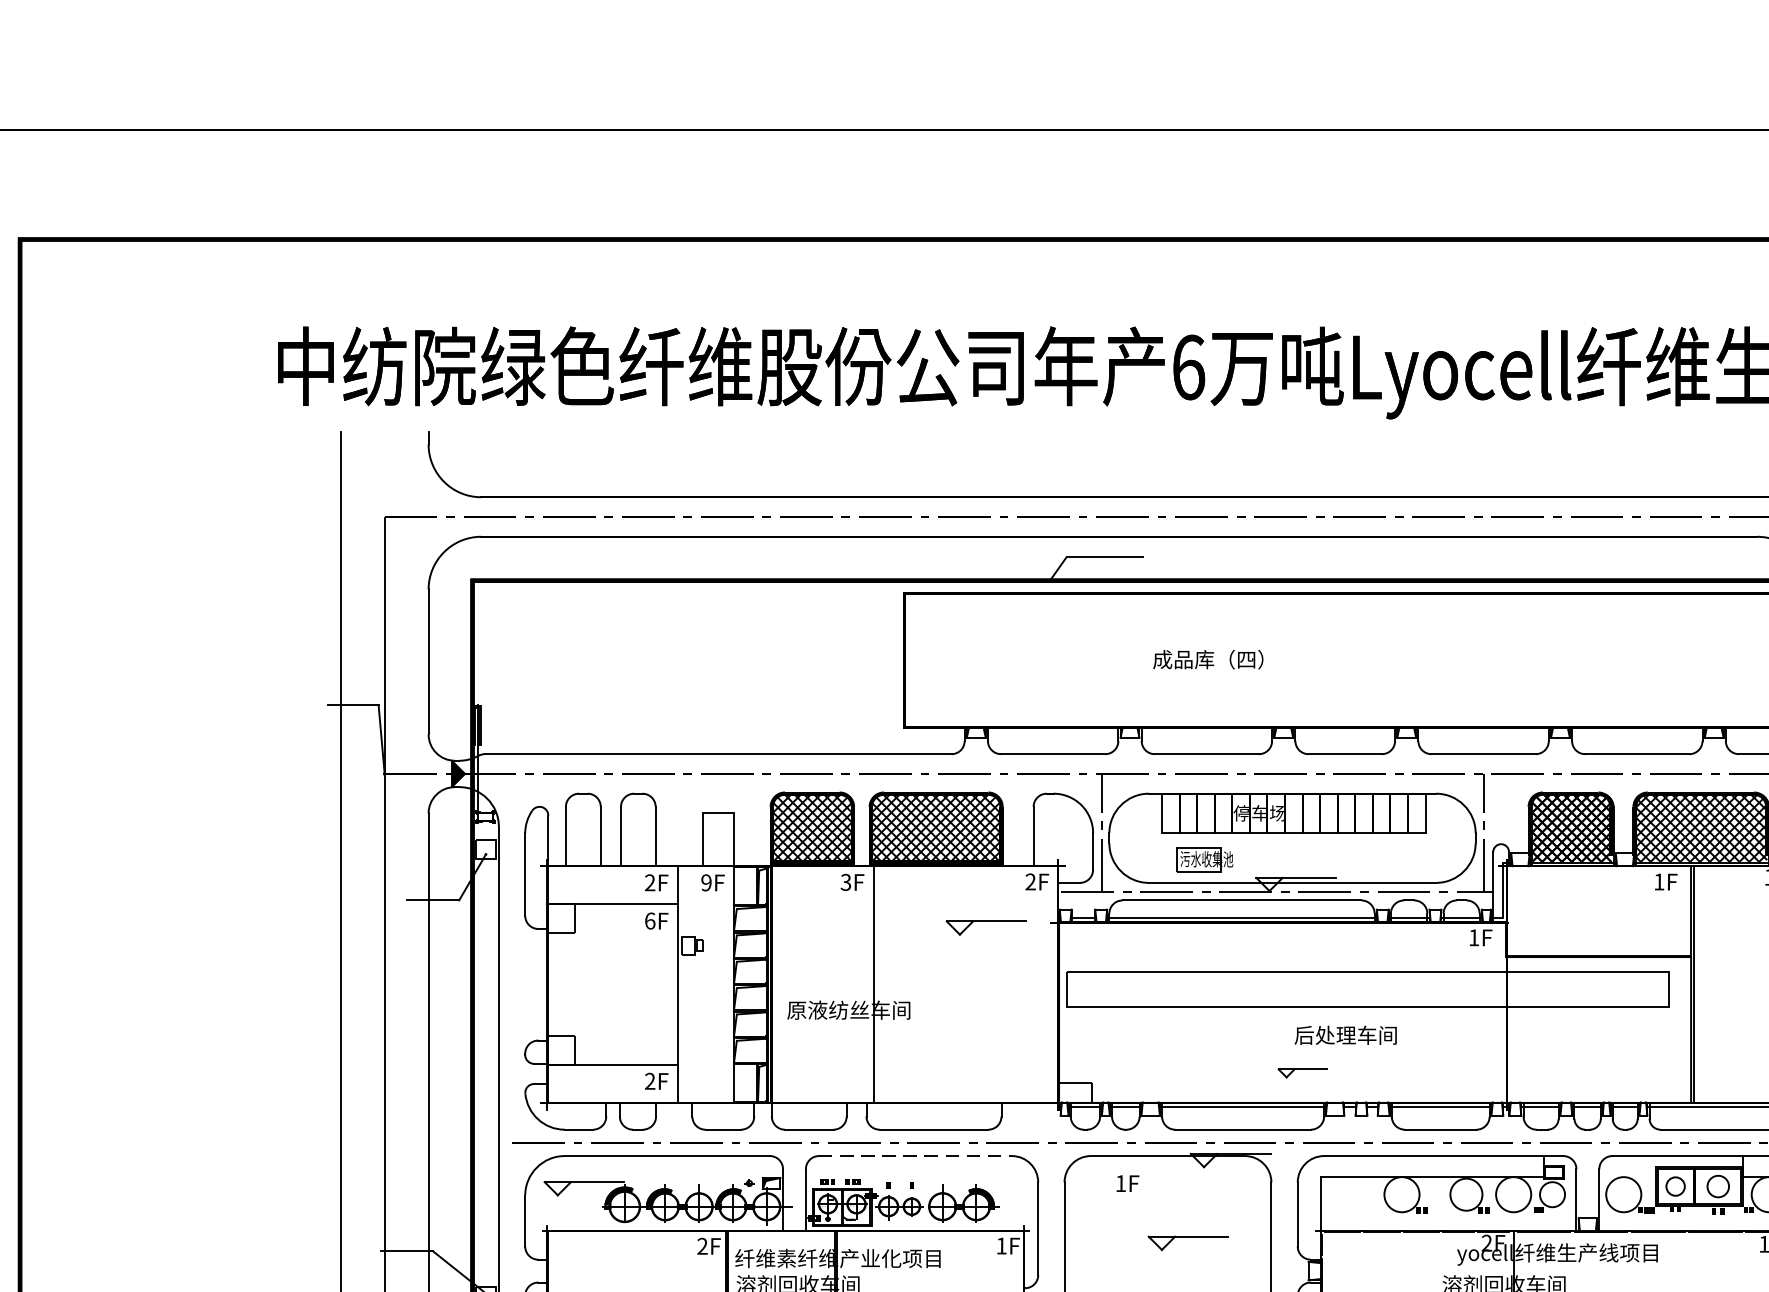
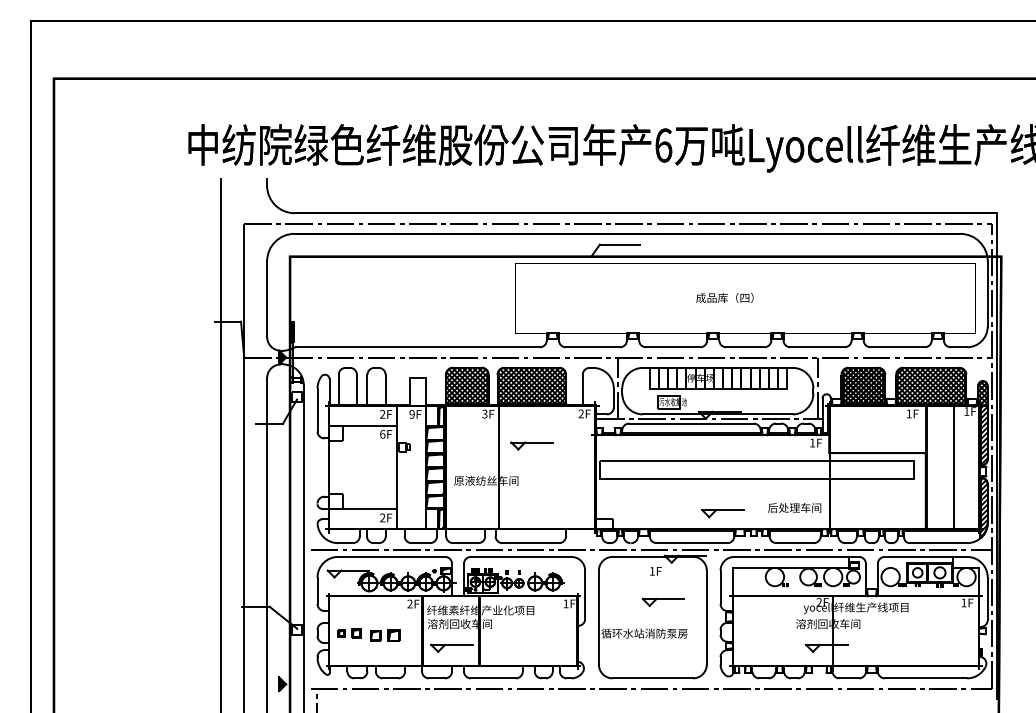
text: (1207, 658) -> (724, 297), moved
part: (985, 927) -> (531, 445), moved
line: (1744, 984) -> (953, 467), added
text: (1345, 1034) -> (794, 507), moved
part: (1301, 1072) -> (722, 513), size x1.67
line: (916, 1155) -> (521, 556), dashed -> solid
text: (1127, 1183) -> (655, 571), moved

